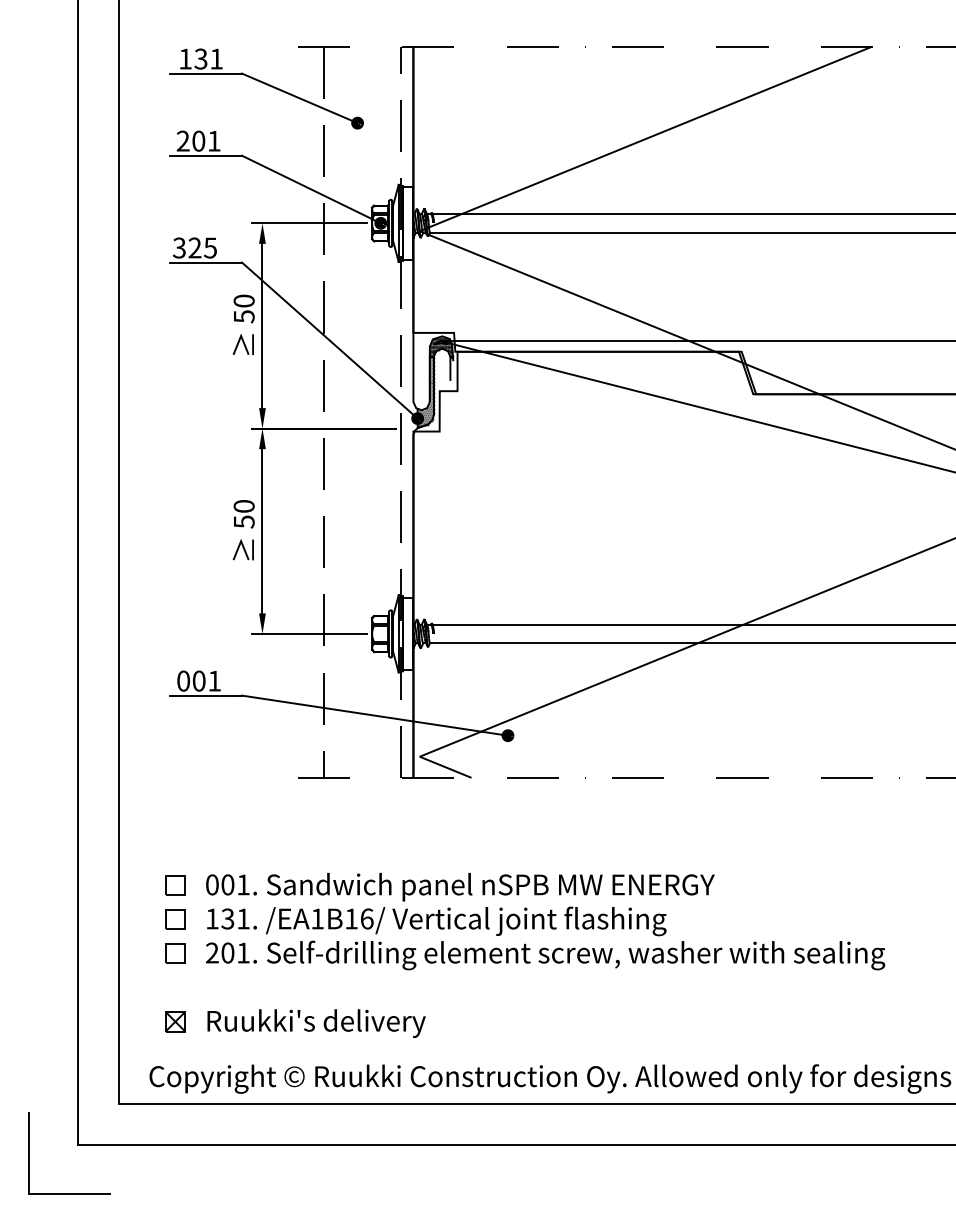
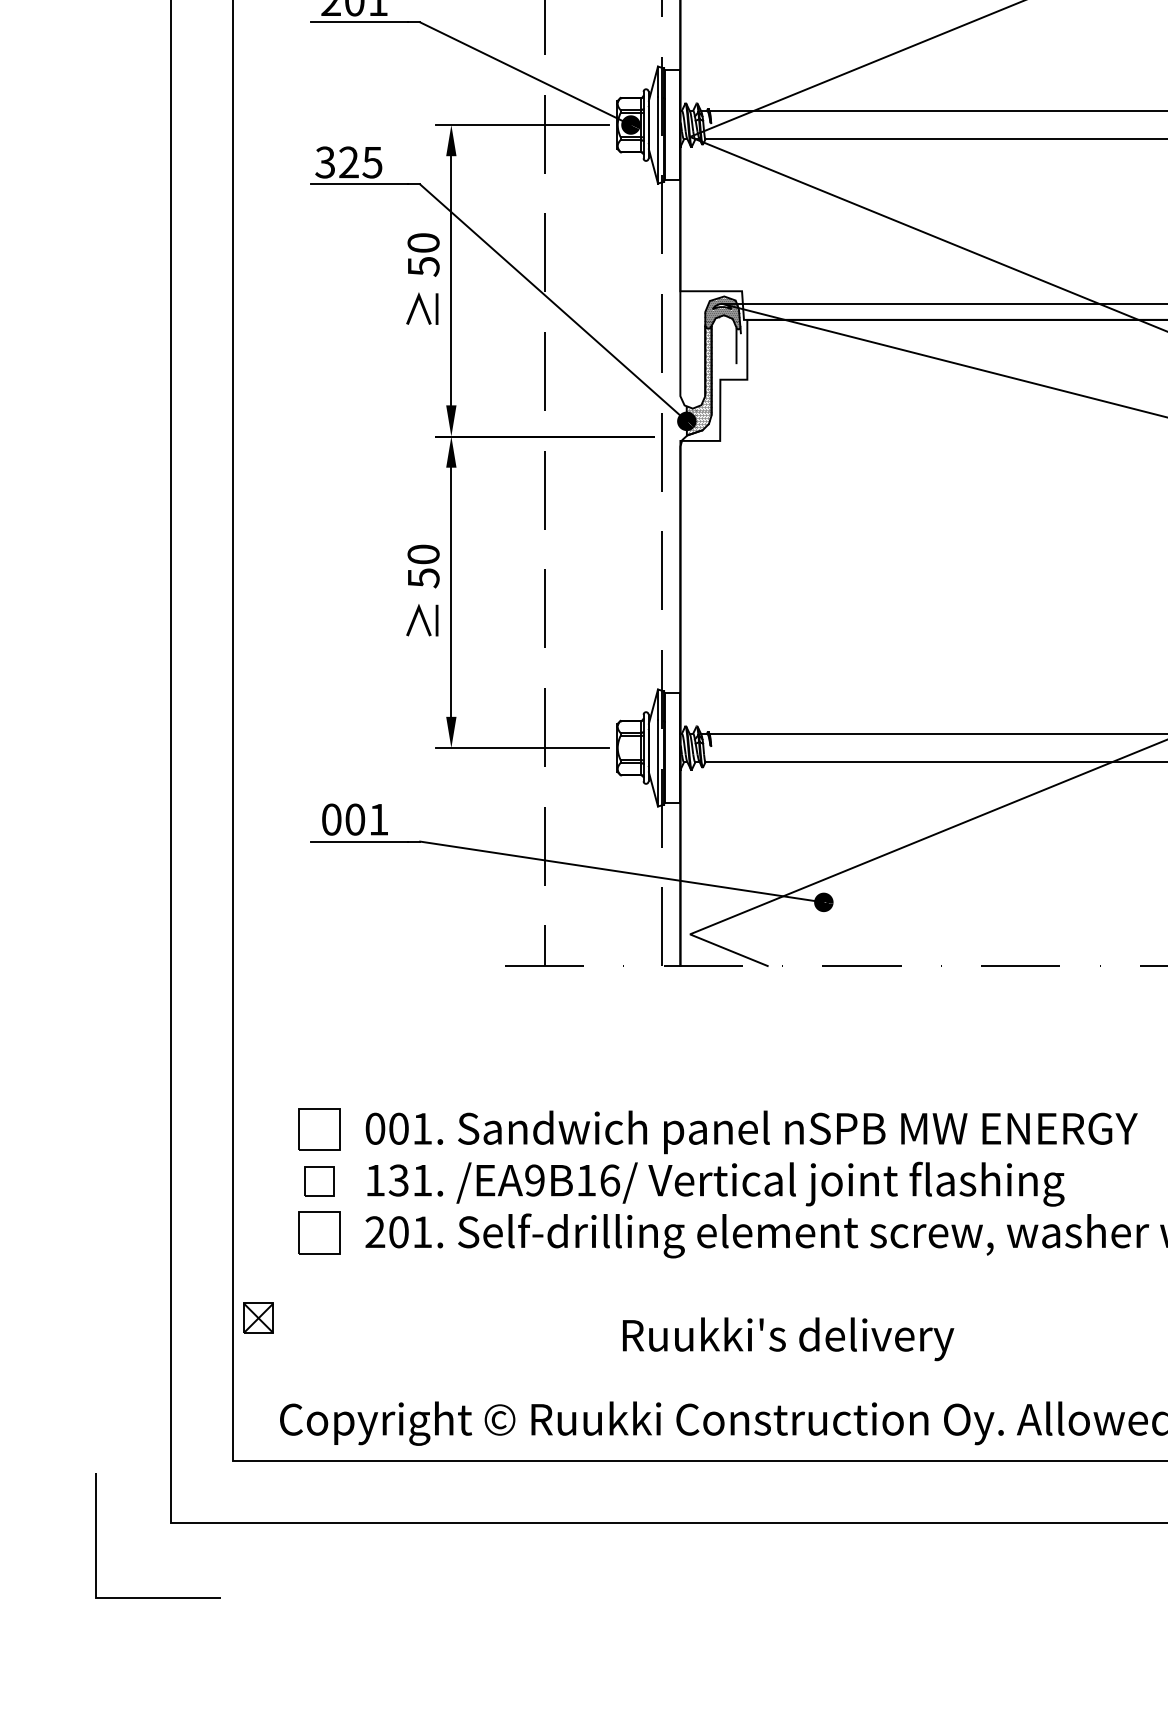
part: (175, 885) -> (319, 1129), size x1.4
text: (317, 918) -> (534, 1179), /EA1B16/ -> /EA9B16/
part: (175, 953) -> (319, 1232), size x1.4
part: (175, 1021) -> (258, 1317), moved
text: (316, 1023) -> (788, 1339), moved

